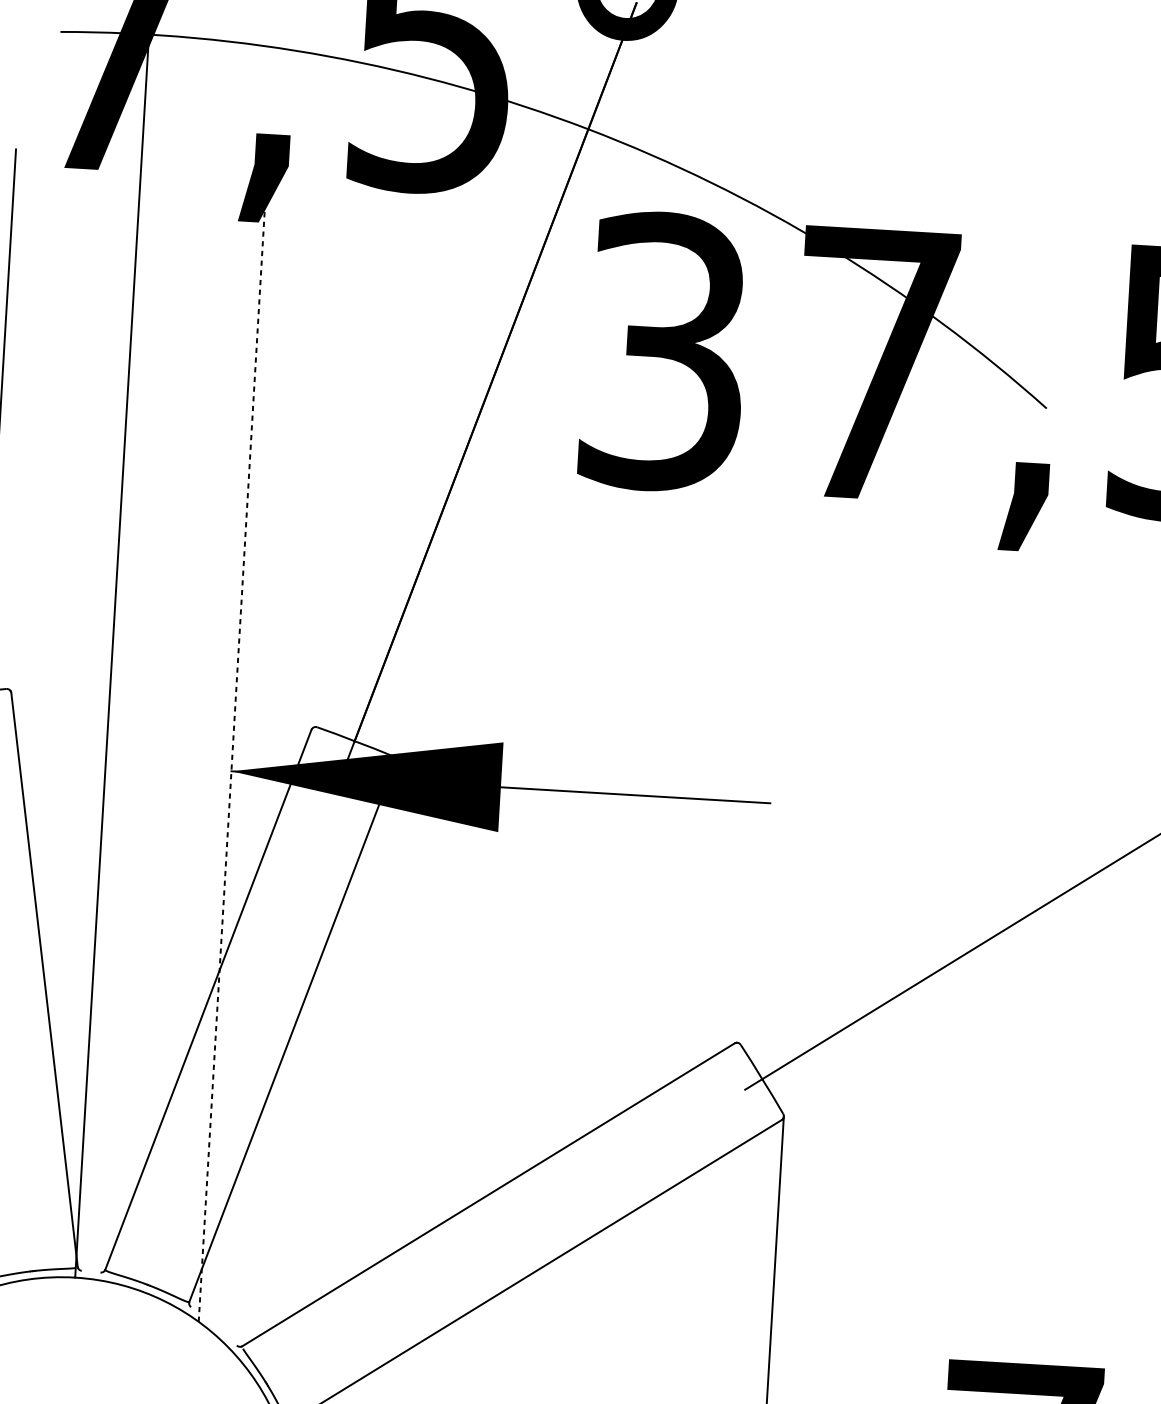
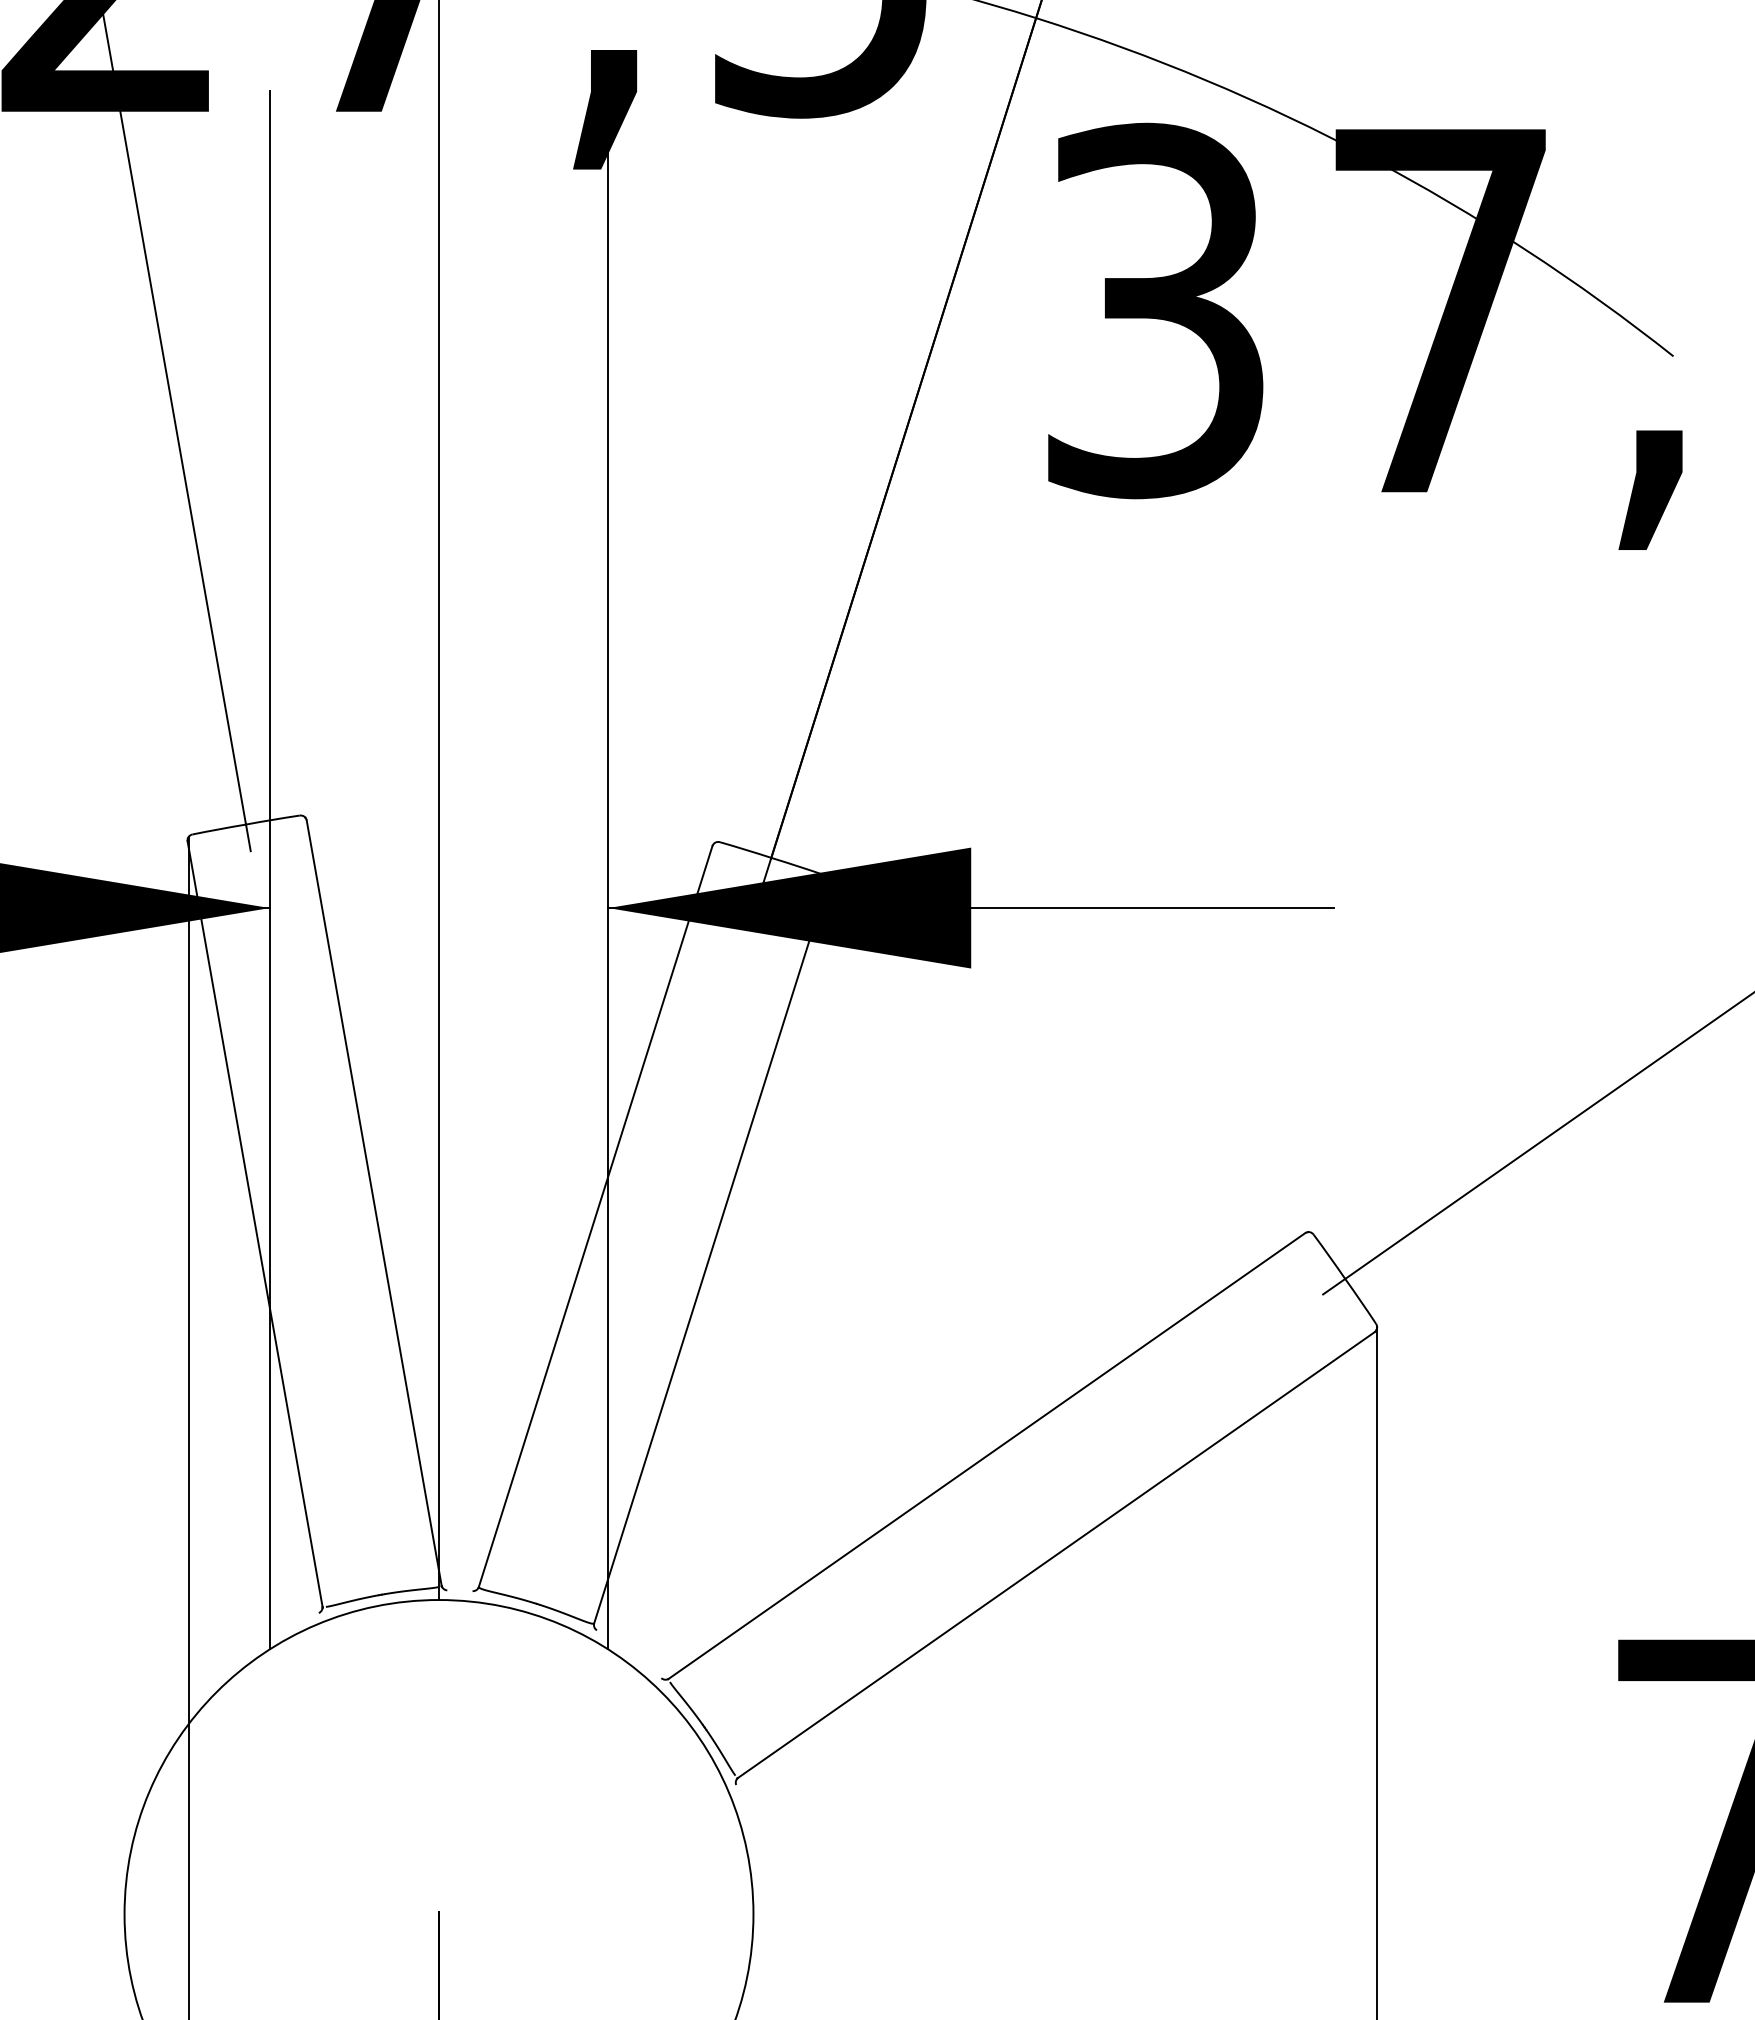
line: (233, 742) -> (608, 869), dashed -> solid

